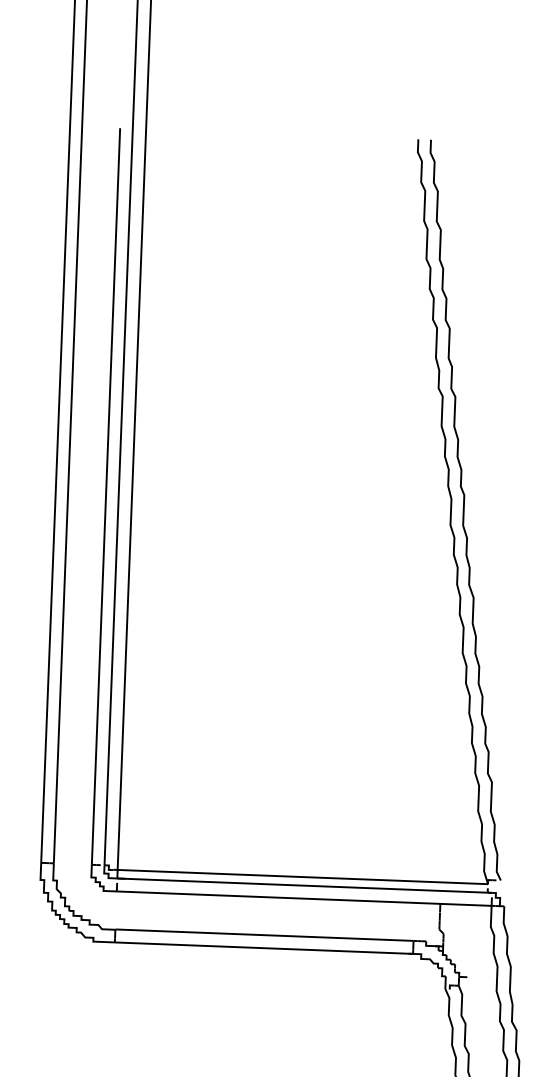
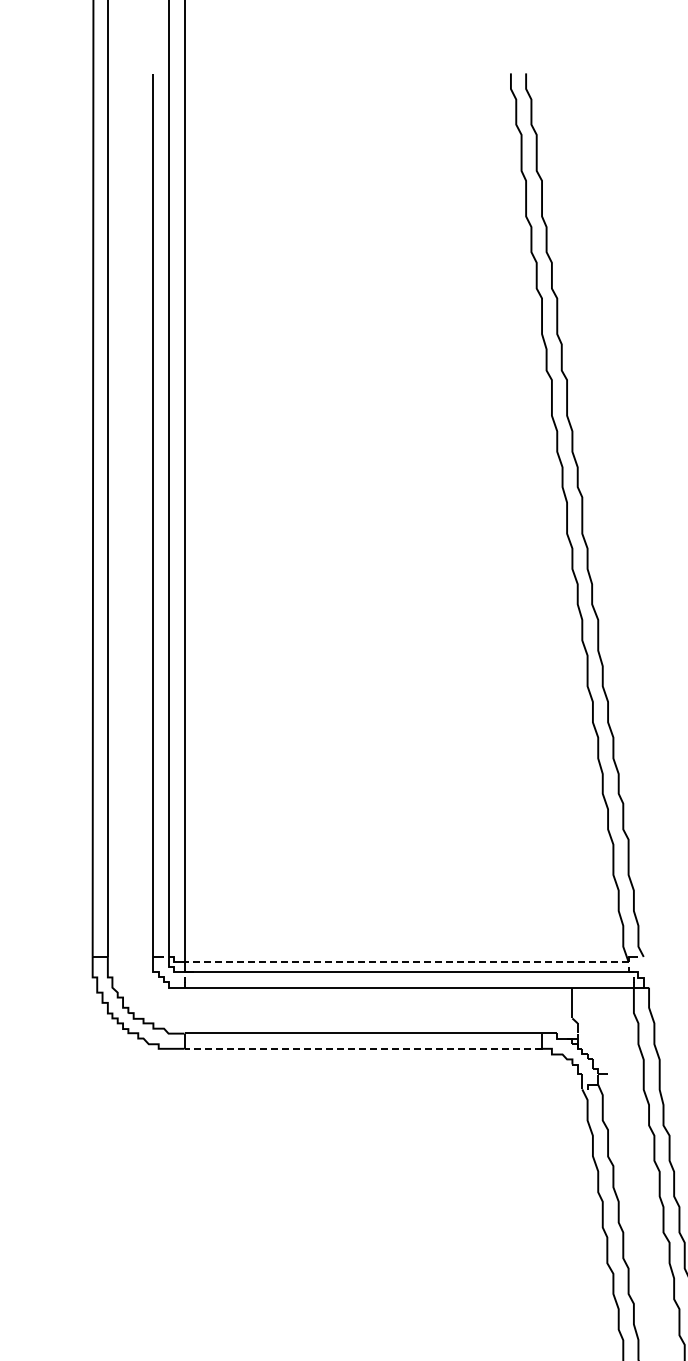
line: (301, 876) -> (405, 961), solid -> dashed
line: (264, 947) -> (363, 1048), solid -> dashed

